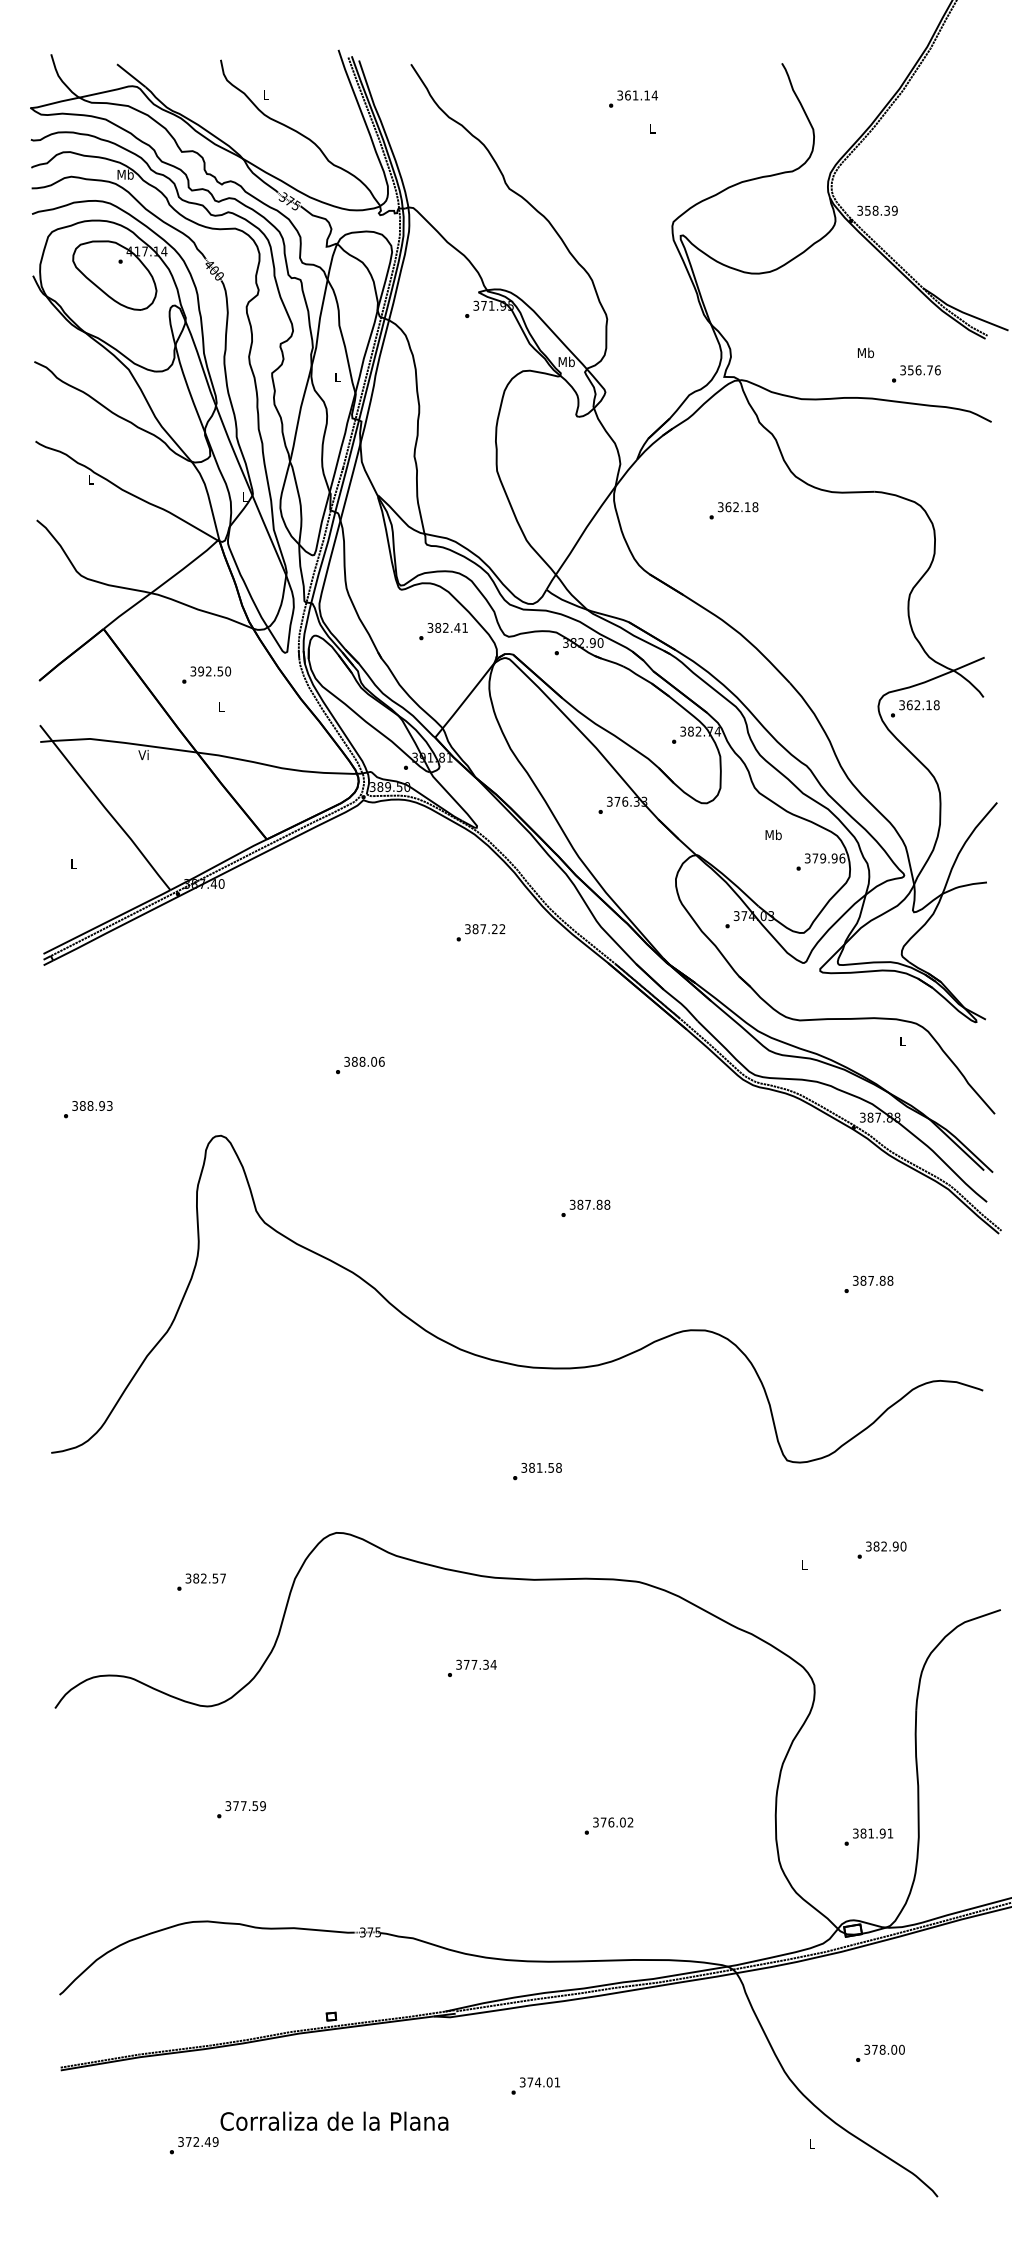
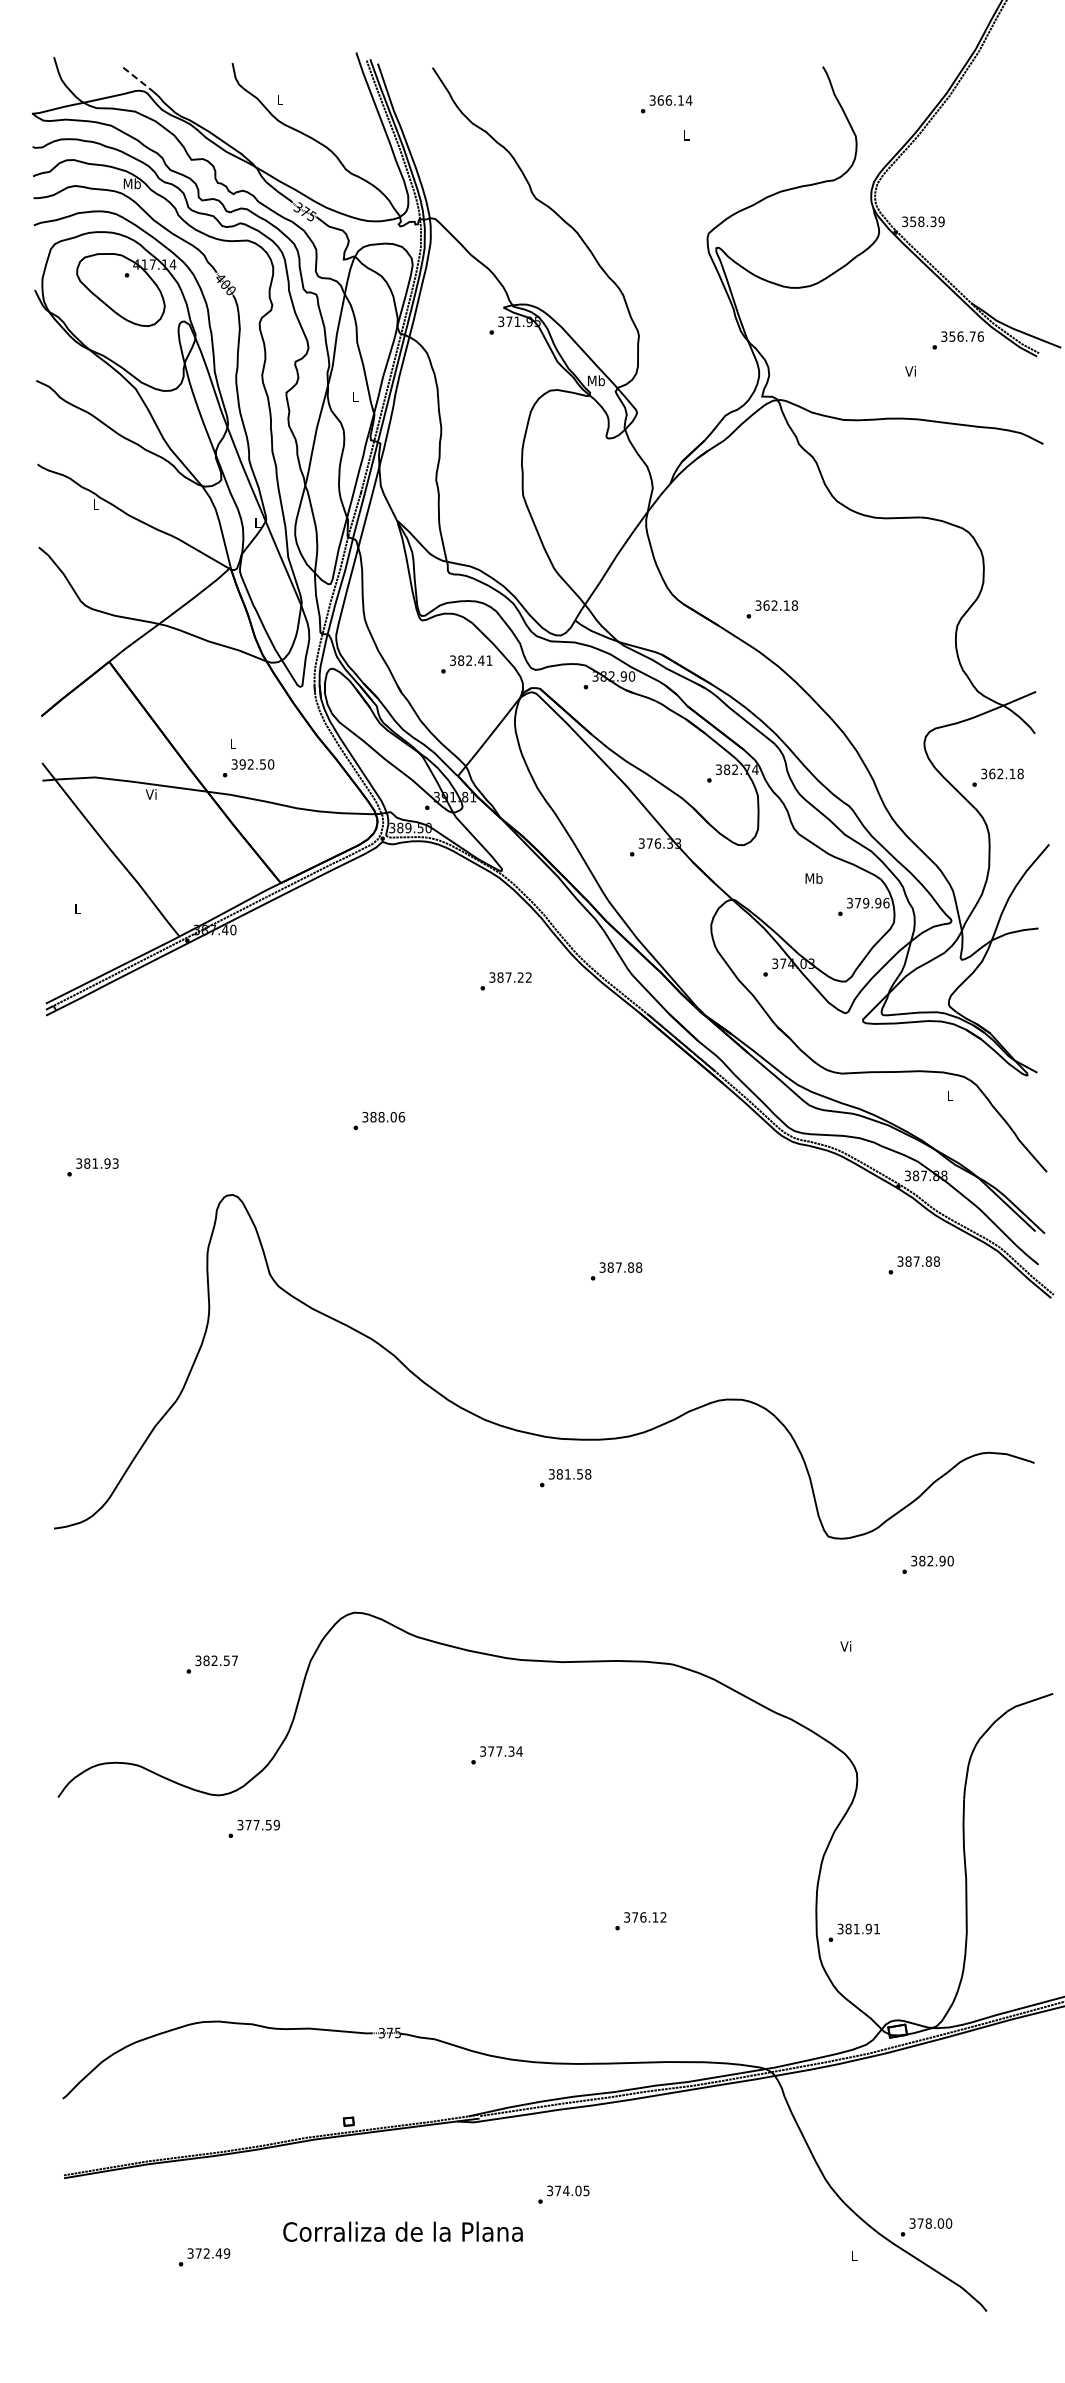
line: (131, 75) -> (138, 79), solid -> dashed
text: (635, 95) -> (668, 100), 361.14 -> 366.14
text: (865, 352) -> (910, 370), Mb -> Vi
text: (915, 374) -> (957, 340), moved
text: (733, 510) -> (771, 609), moved
text: (206, 675) -> (248, 768), moved
text: (914, 708) -> (997, 777), moved
text: (90, 1105) -> (95, 1163), 388.93 -> 381.93
text: (869, 1284) -> (914, 1265), moved
text: (537, 1471) -> (565, 1478), moved
text: (881, 1549) -> (927, 1564), moved
text: (803, 1564) -> (845, 1646), L -> Vi
text: (240, 1809) -> (253, 1828), moved
text: (622, 1822) -> (655, 1917), 376.02 -> 376.12
text: (868, 1836) -> (853, 1932), moved
text: (880, 2053) -> (926, 2227), moved
text: (557, 2082) -> (586, 2190), 374.01 -> 374.05
text: (333, 2121) -> (402, 2231), moved

